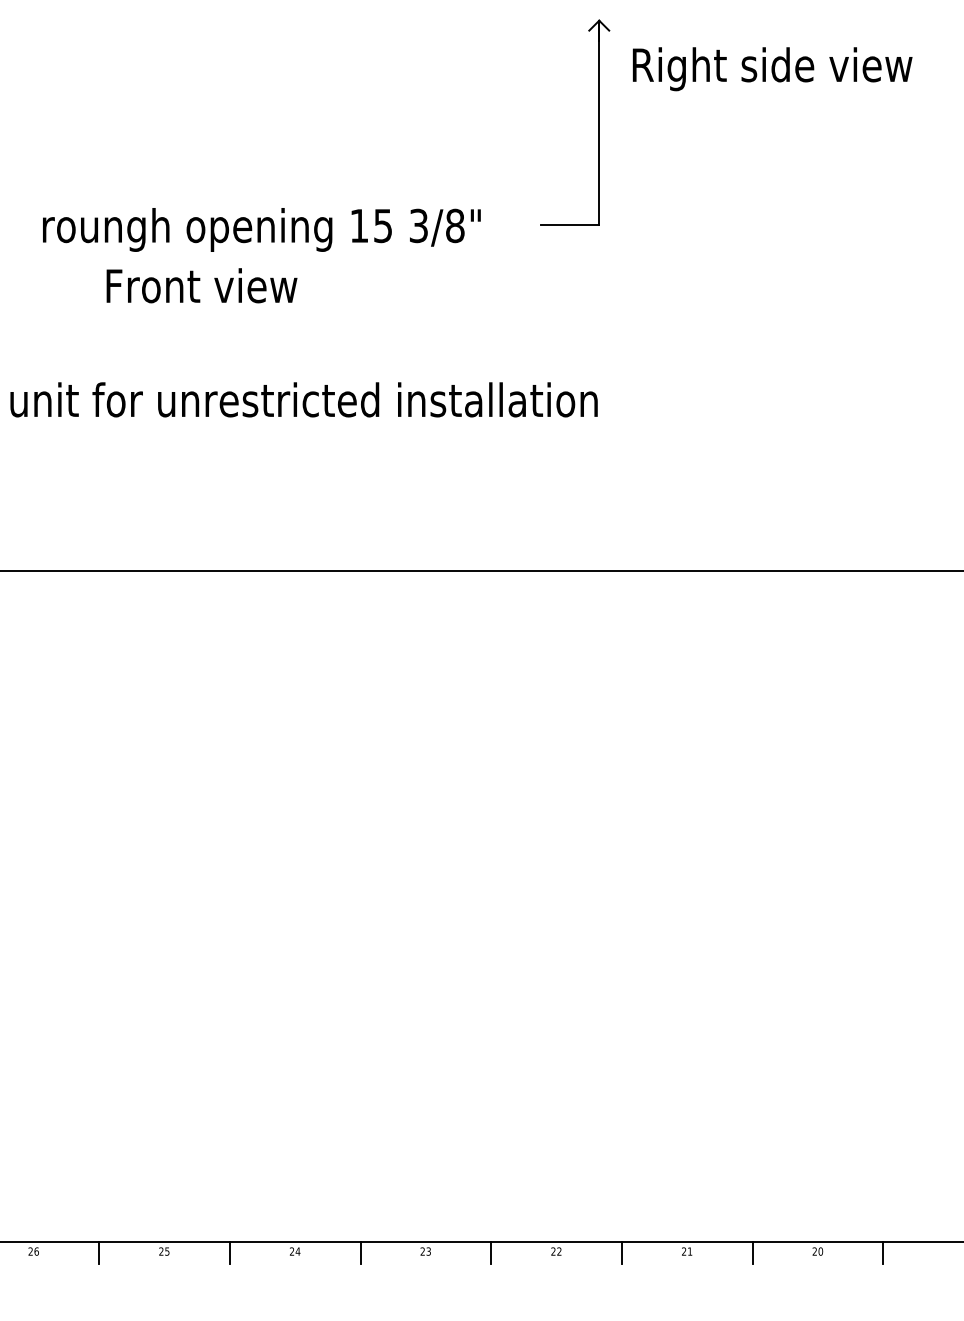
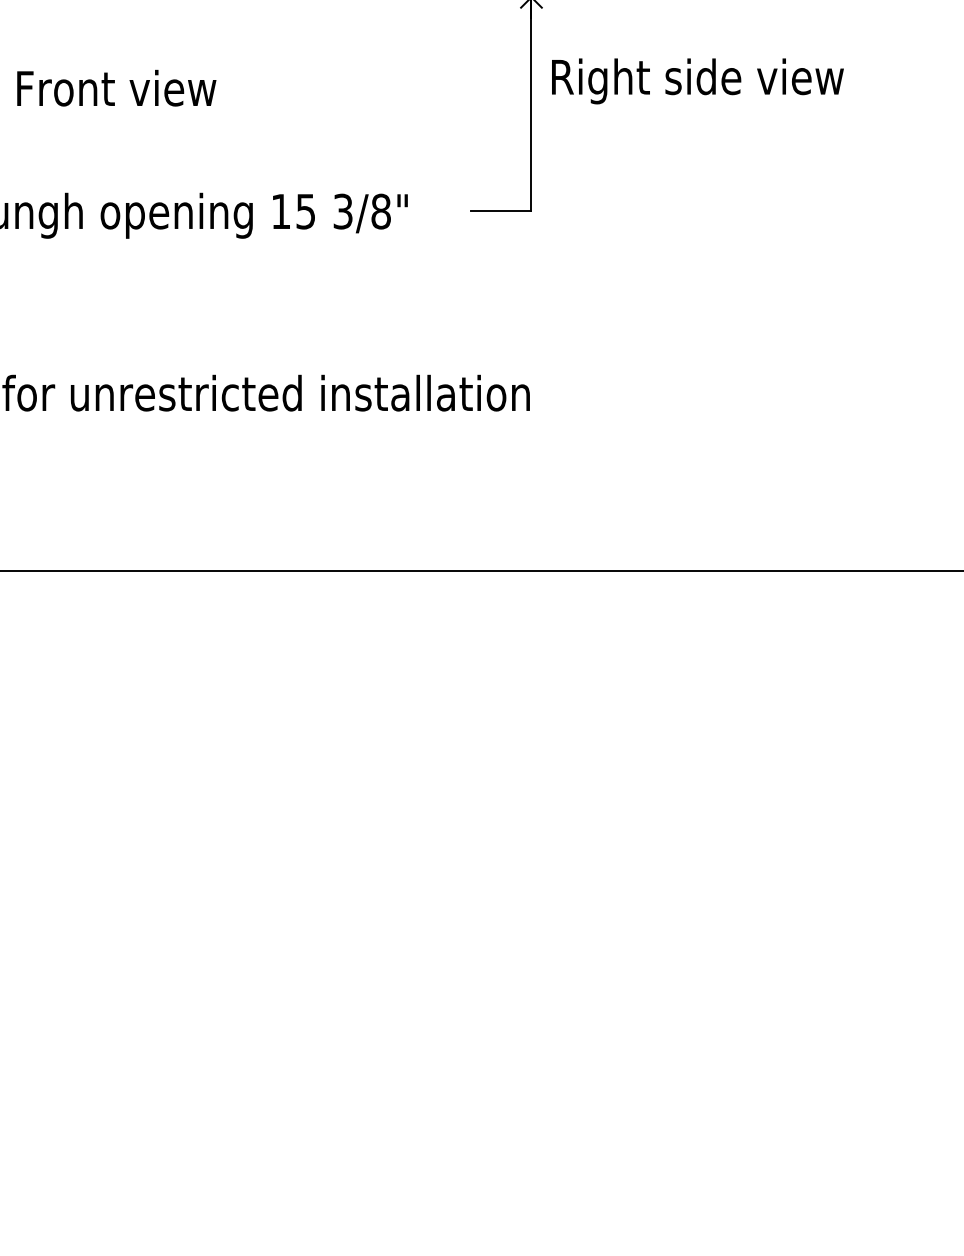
text: (772, 69) -> (697, 81), moved
text: (201, 285) -> (116, 87), moved

